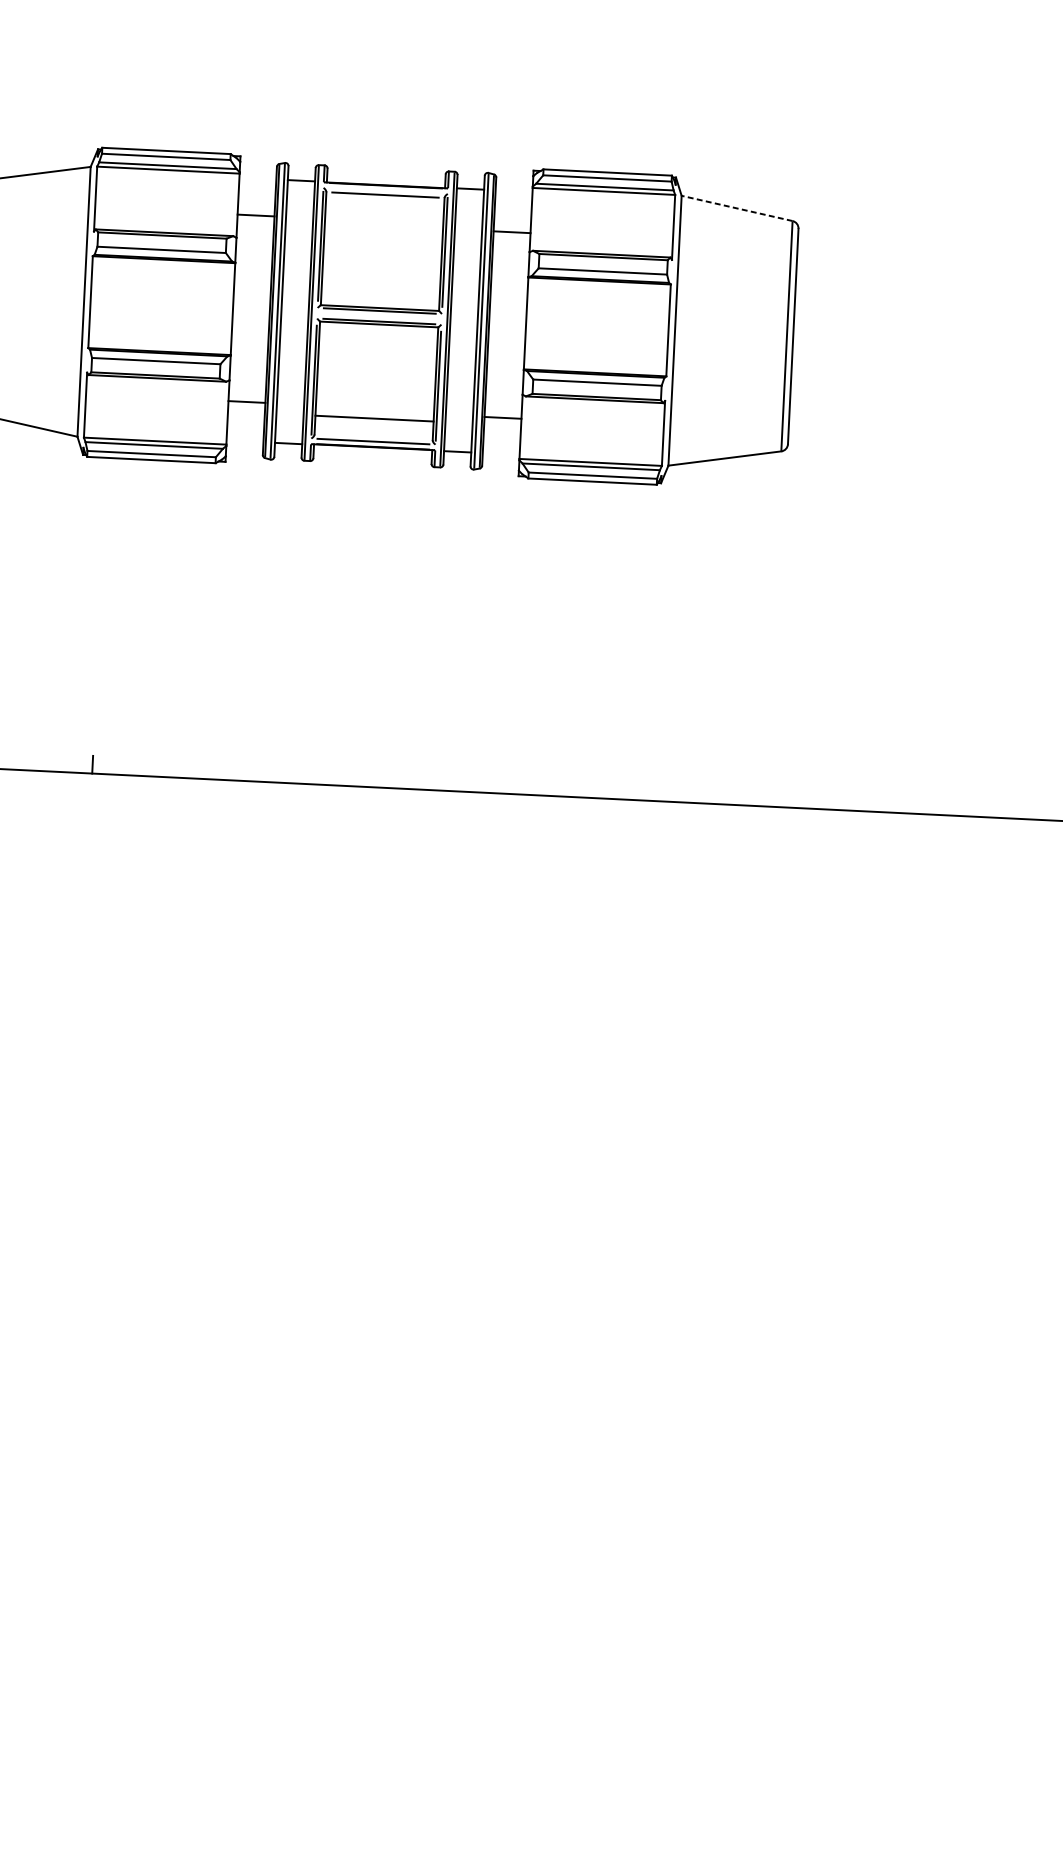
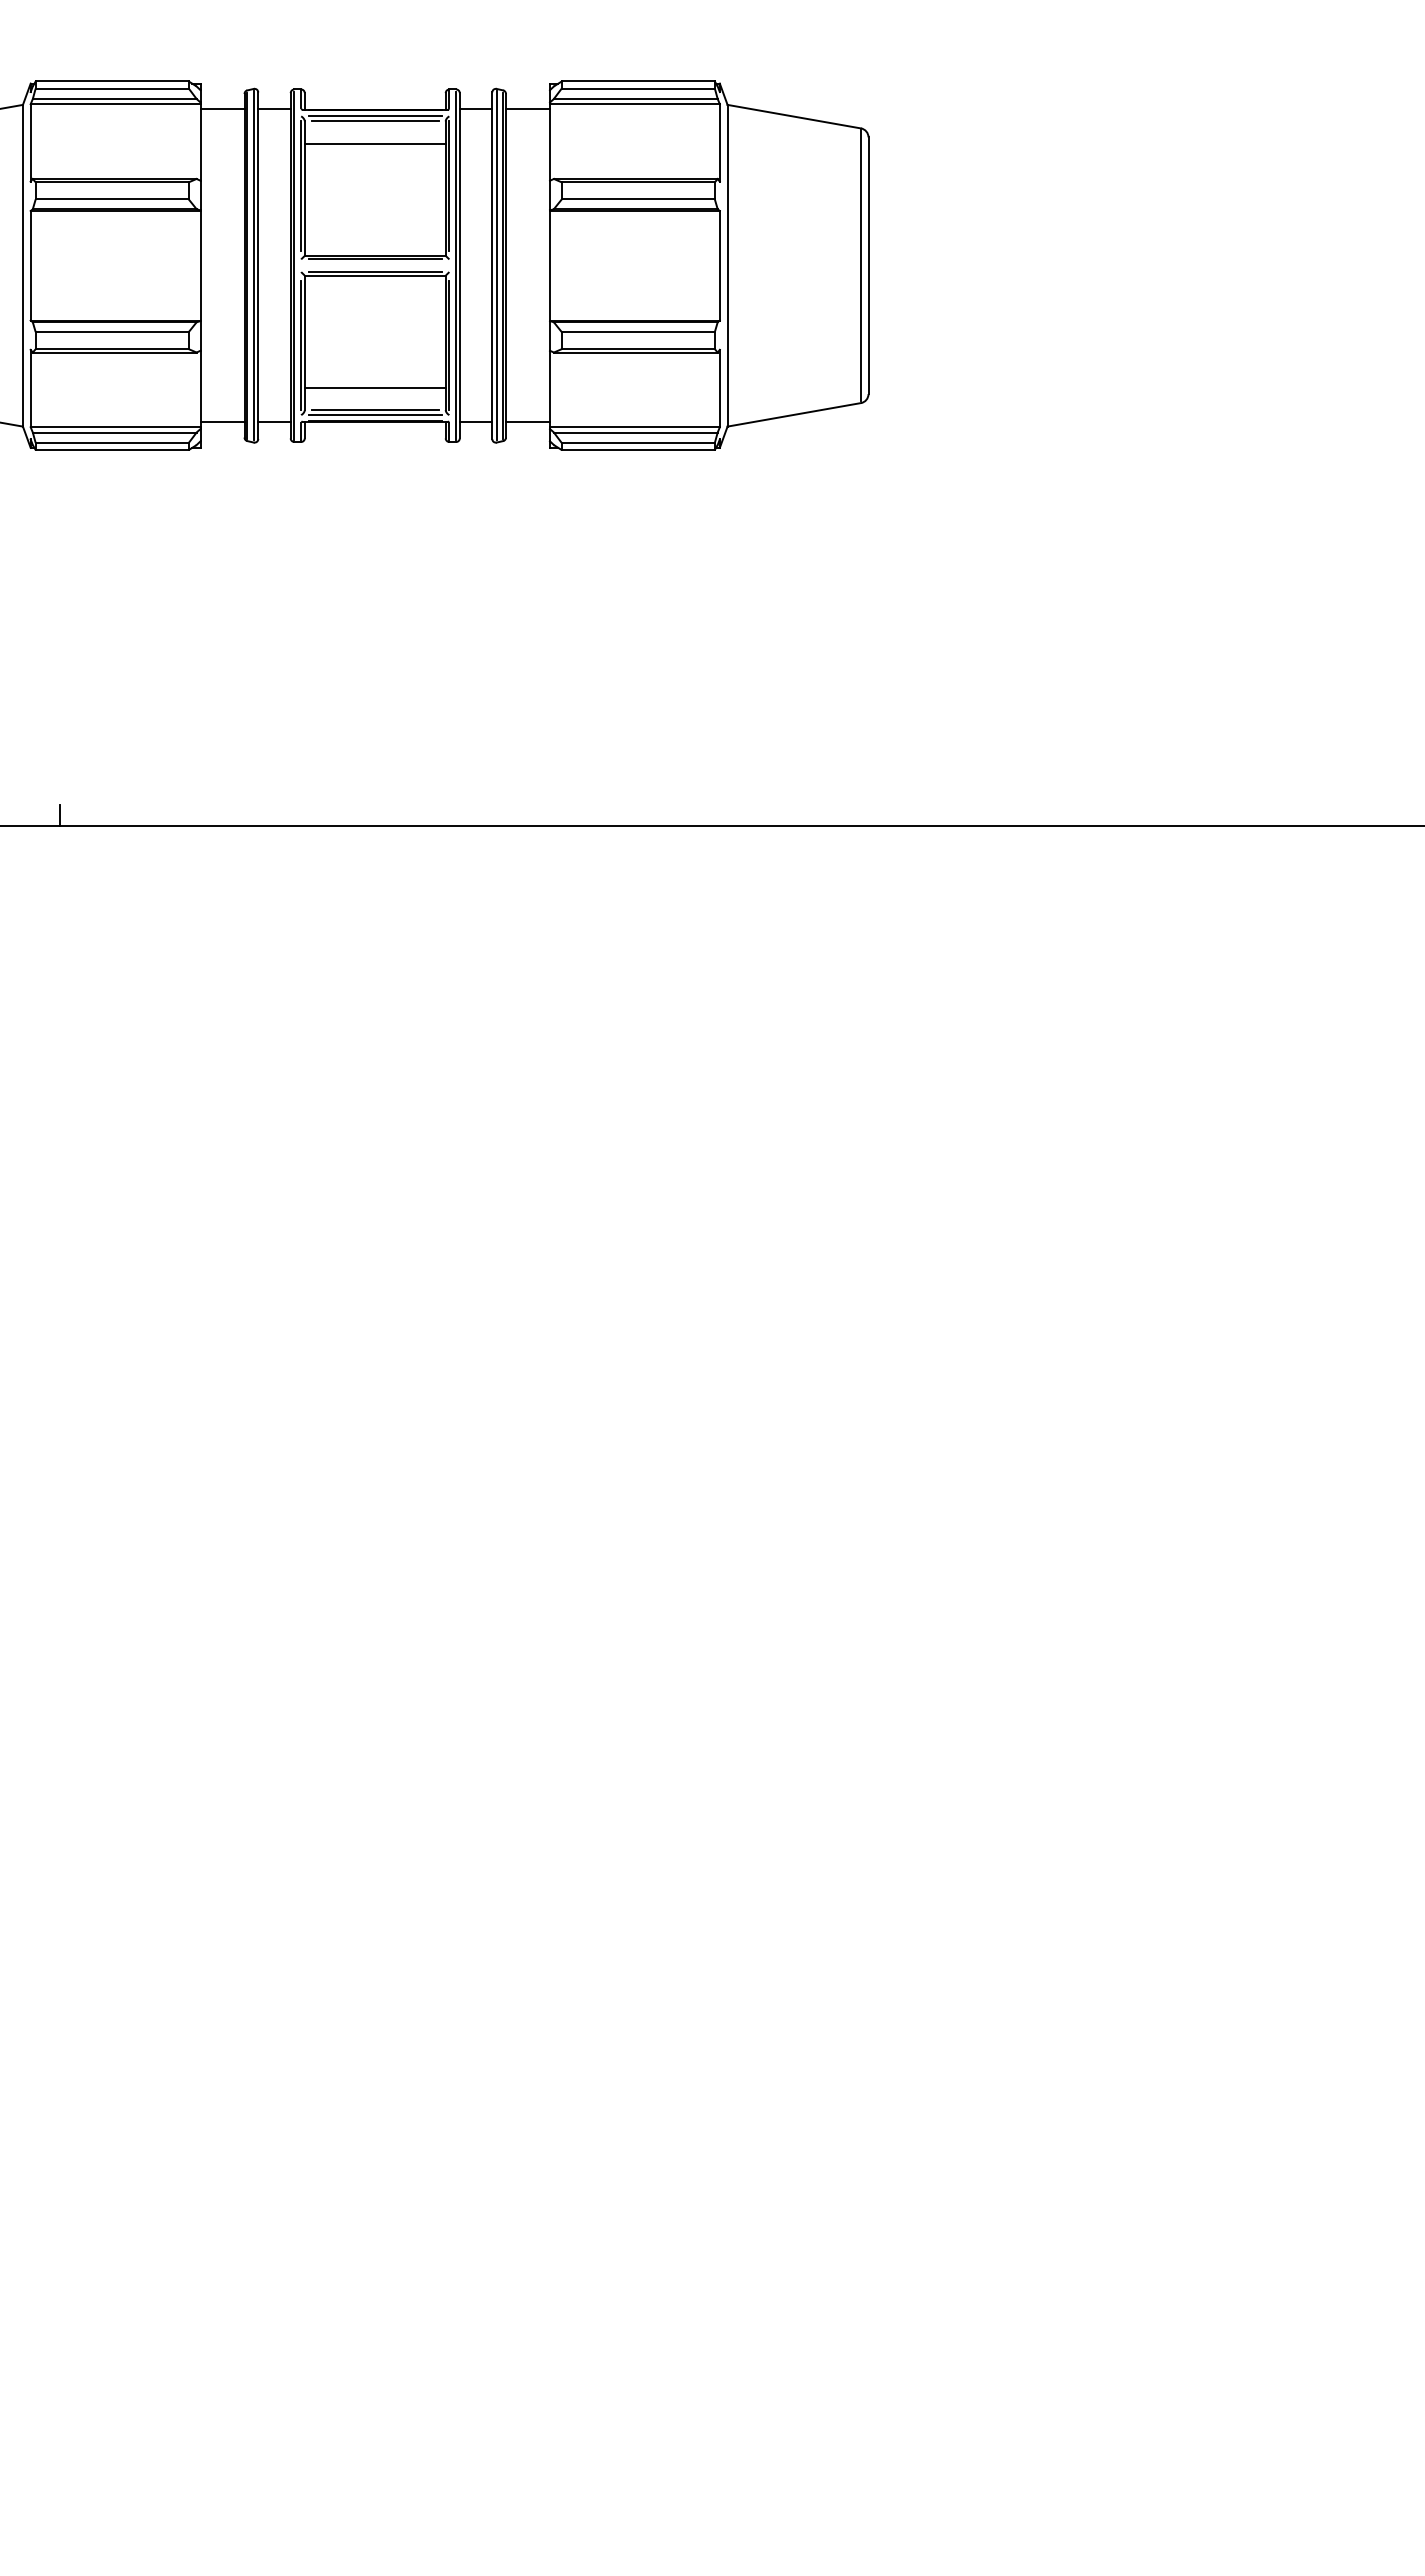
line: (385, 191) -> (374, 116), added
line: (737, 208) -> (794, 116), dashed -> solid
line: (383, 213) -> (374, 143), added
line: (256, 215) -> (222, 109), moved
line: (512, 232) -> (528, 109), moved
line: (246, 402) -> (222, 422), moved
line: (503, 417) -> (528, 422), moved
line: (372, 437) -> (374, 410), added

